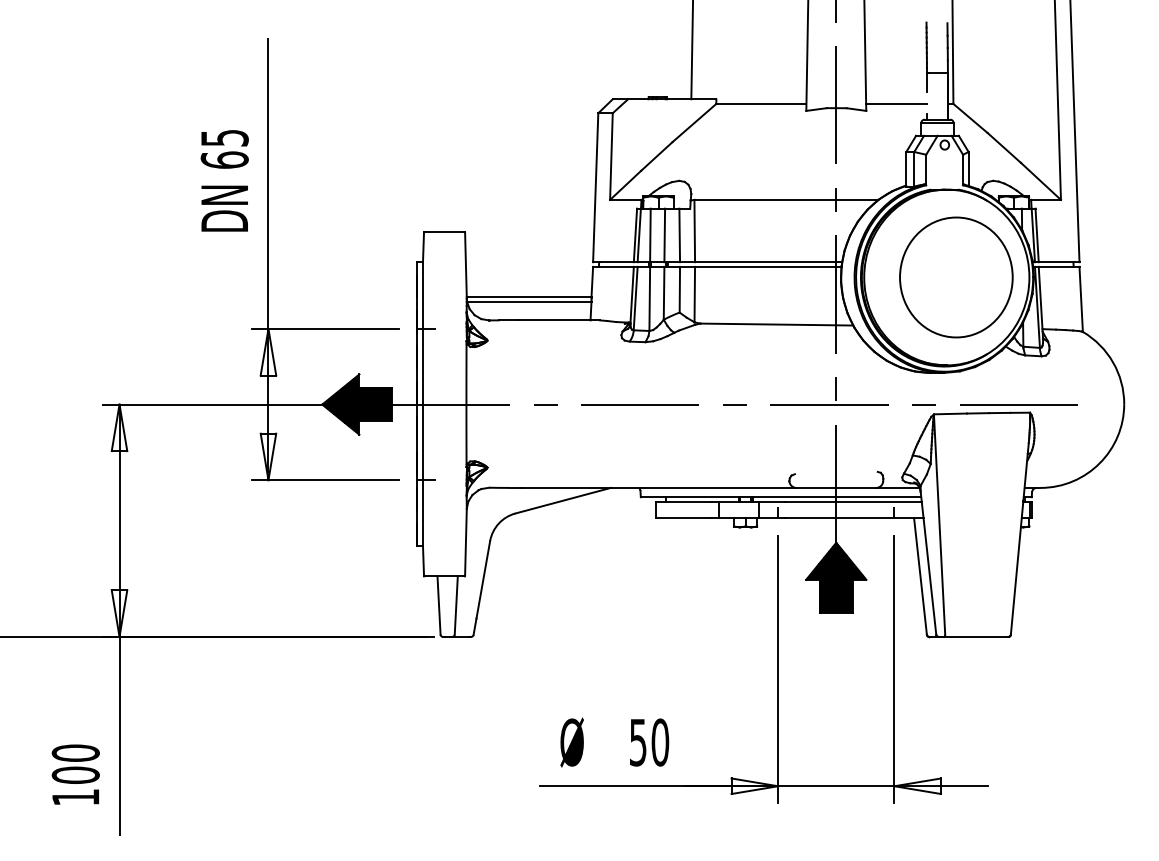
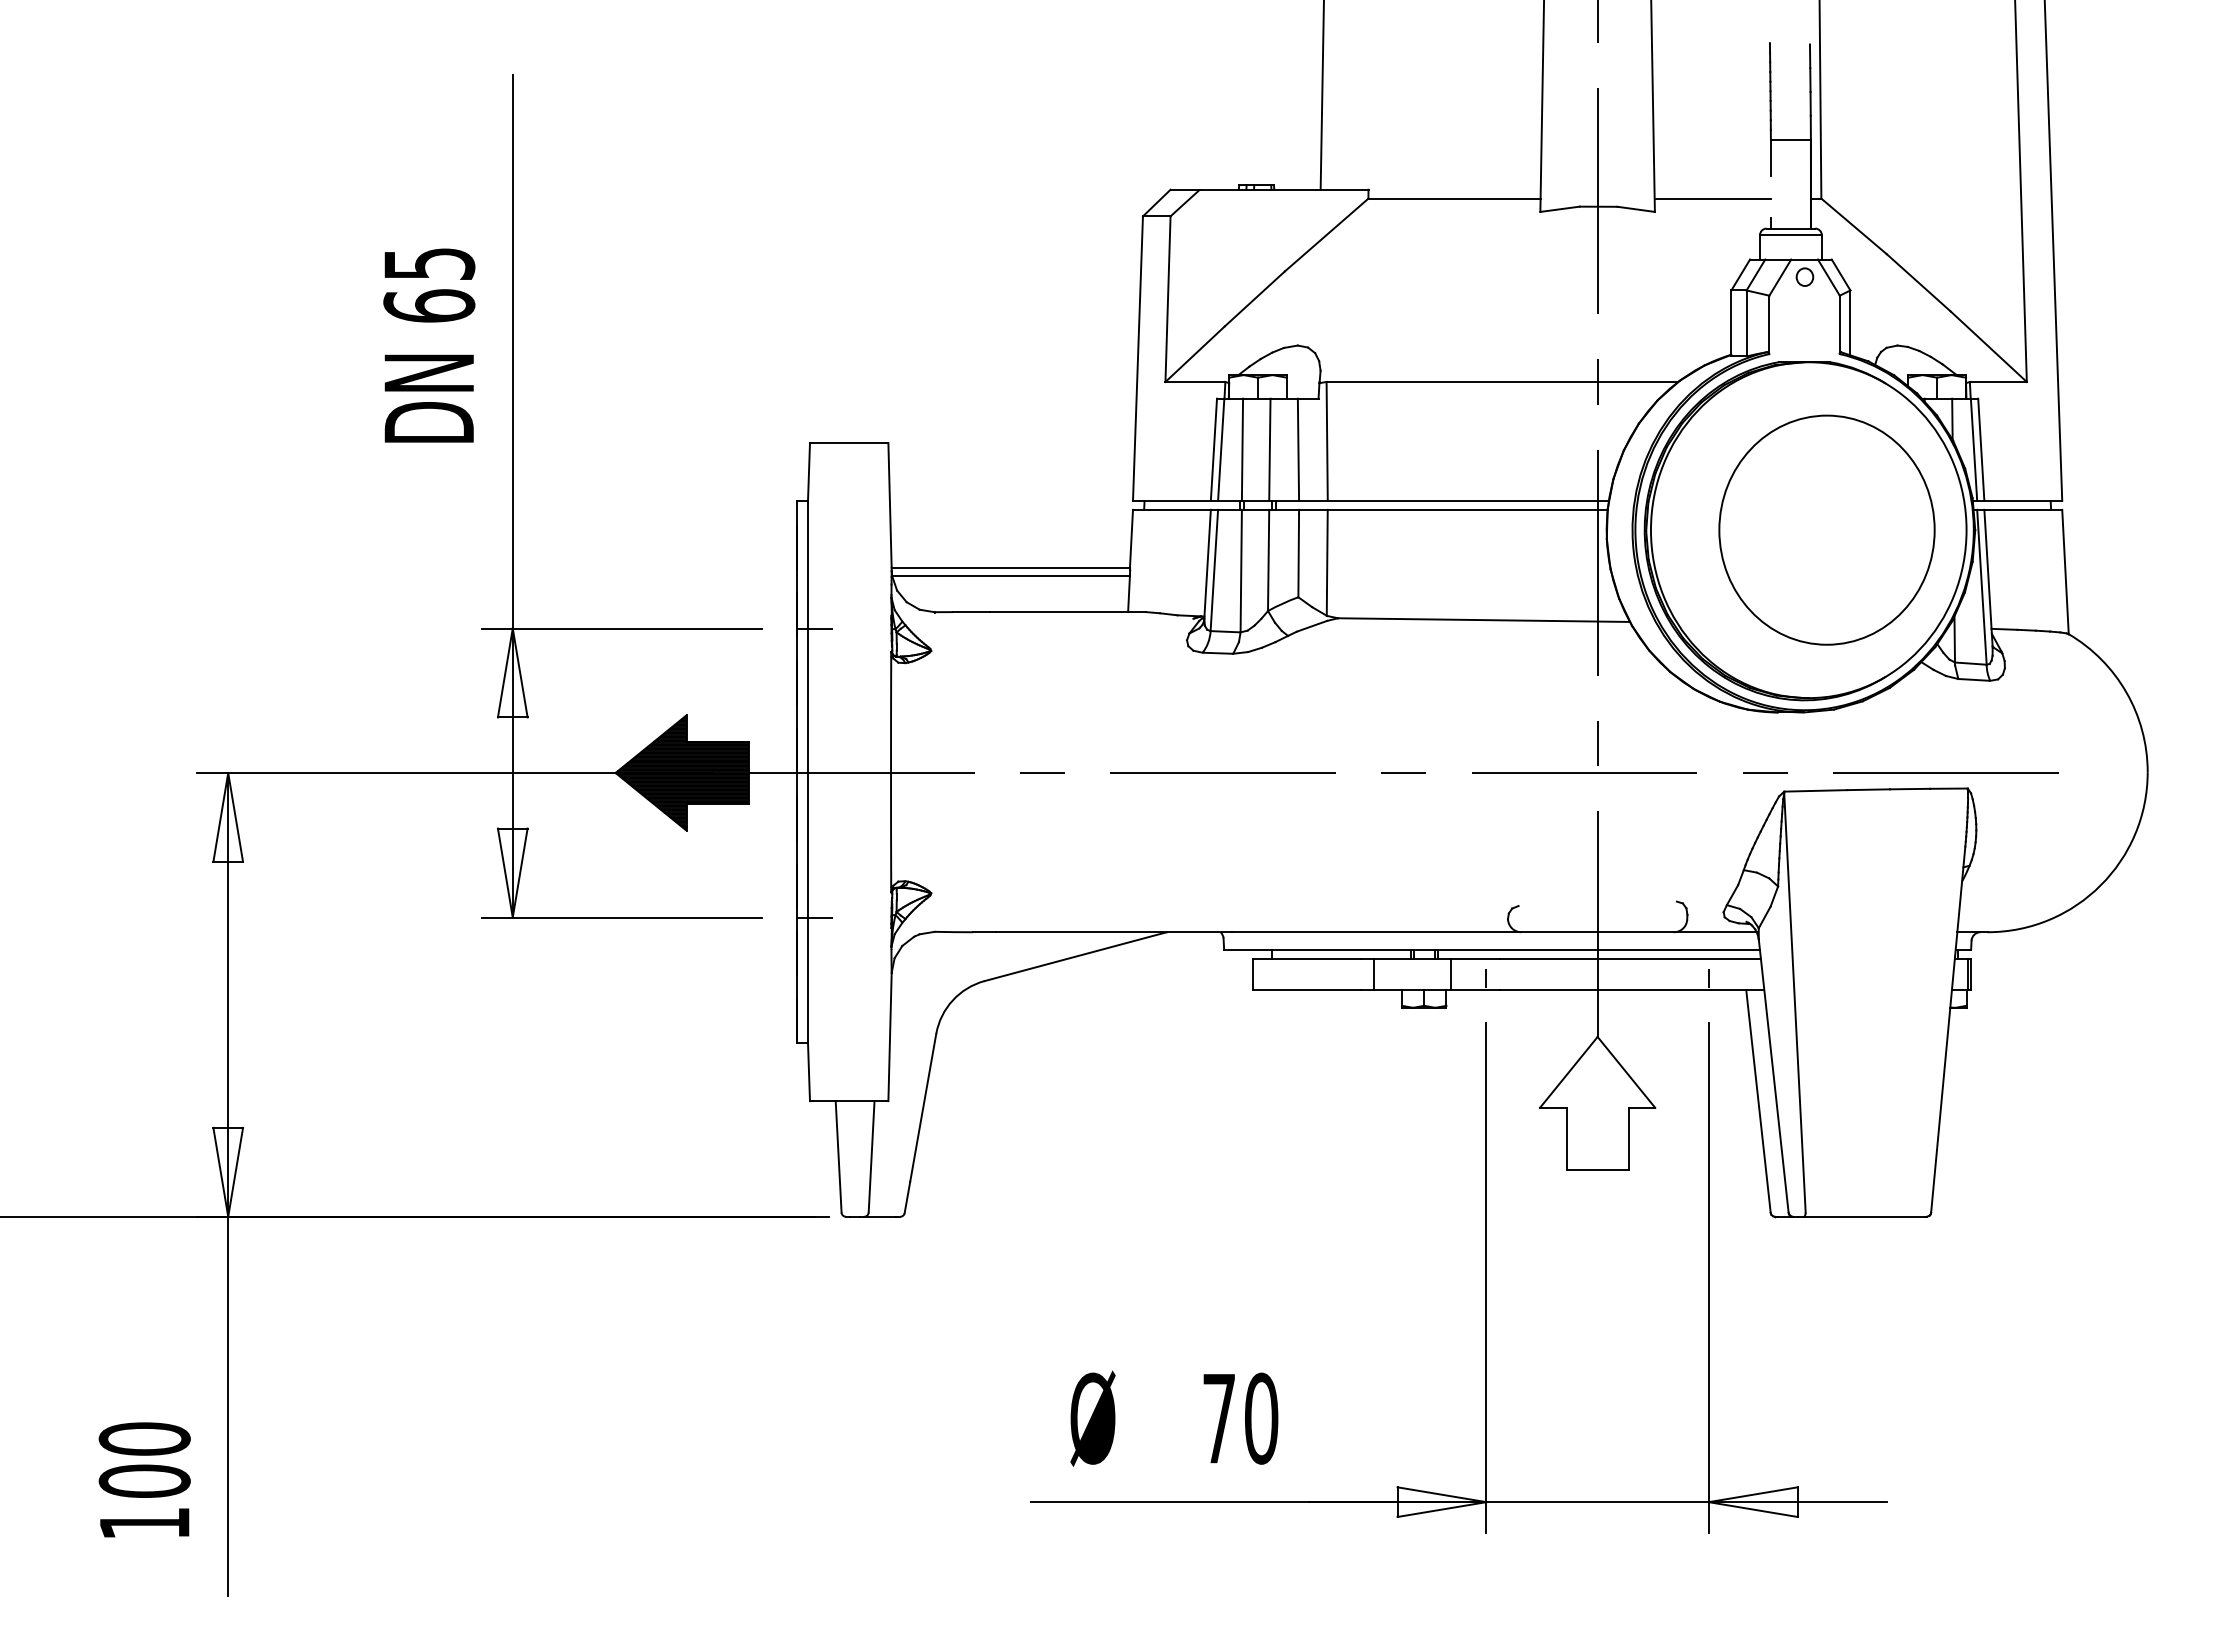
hatch: (836, 577) -> (1597, 1103), removed
text: (638, 742) -> (1219, 1418), 50 -> 70

